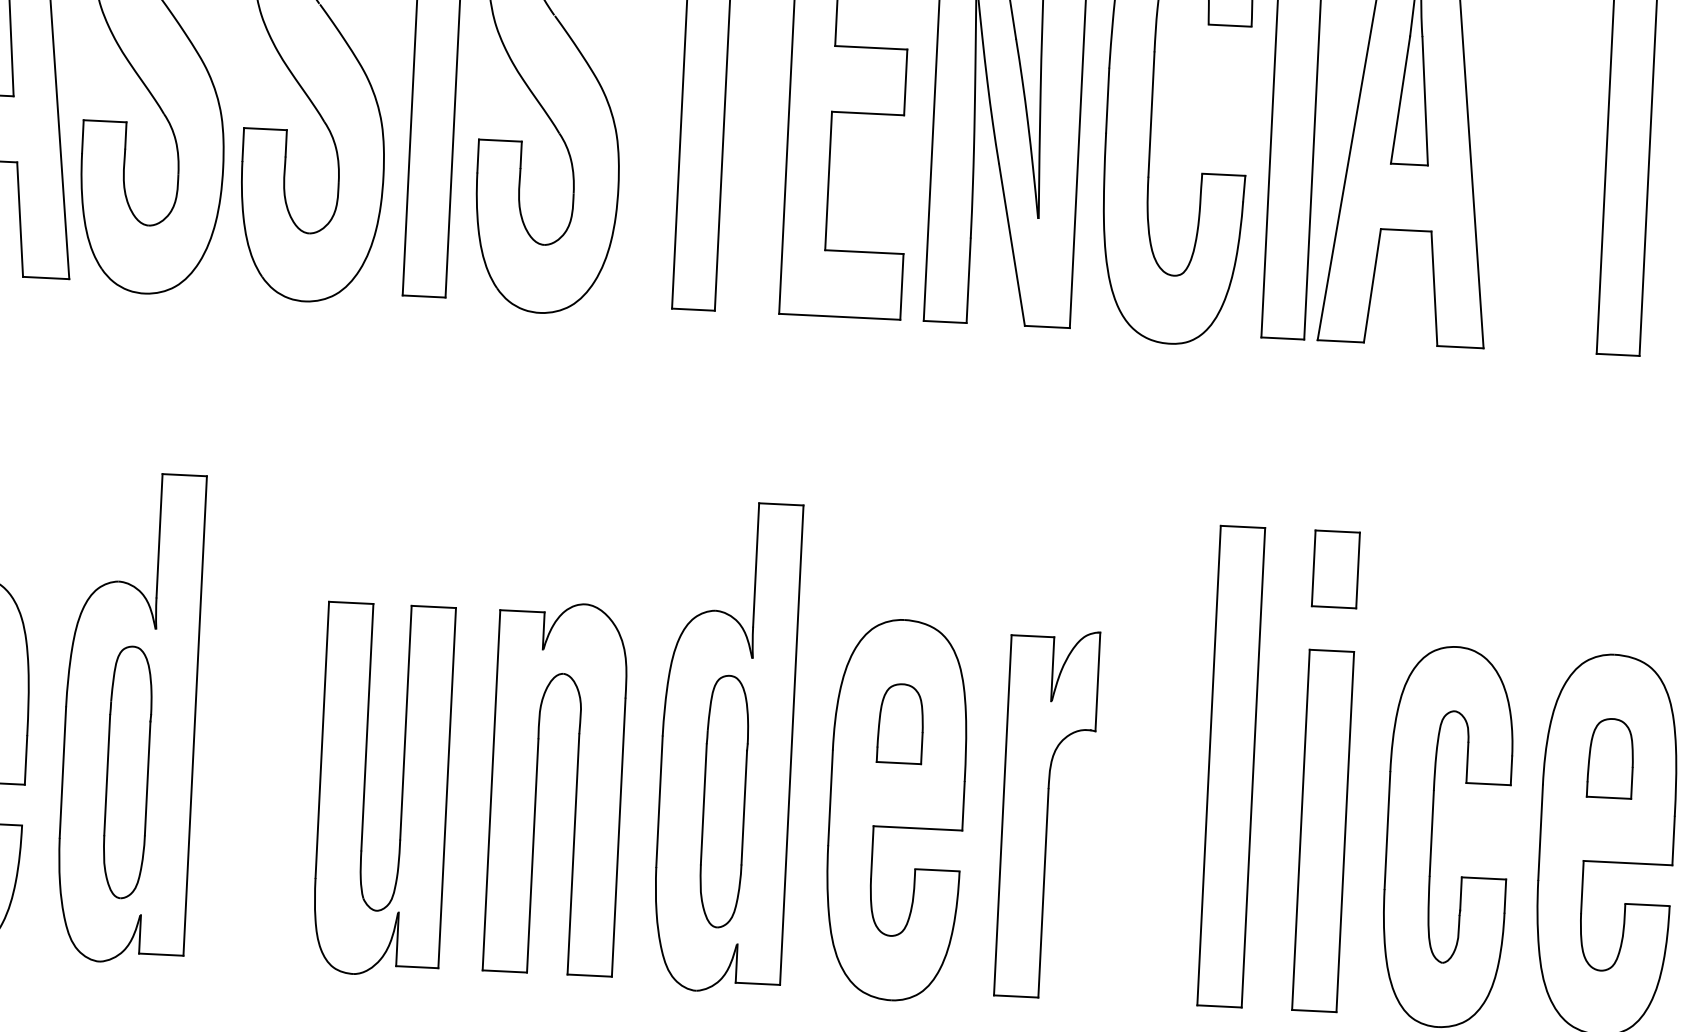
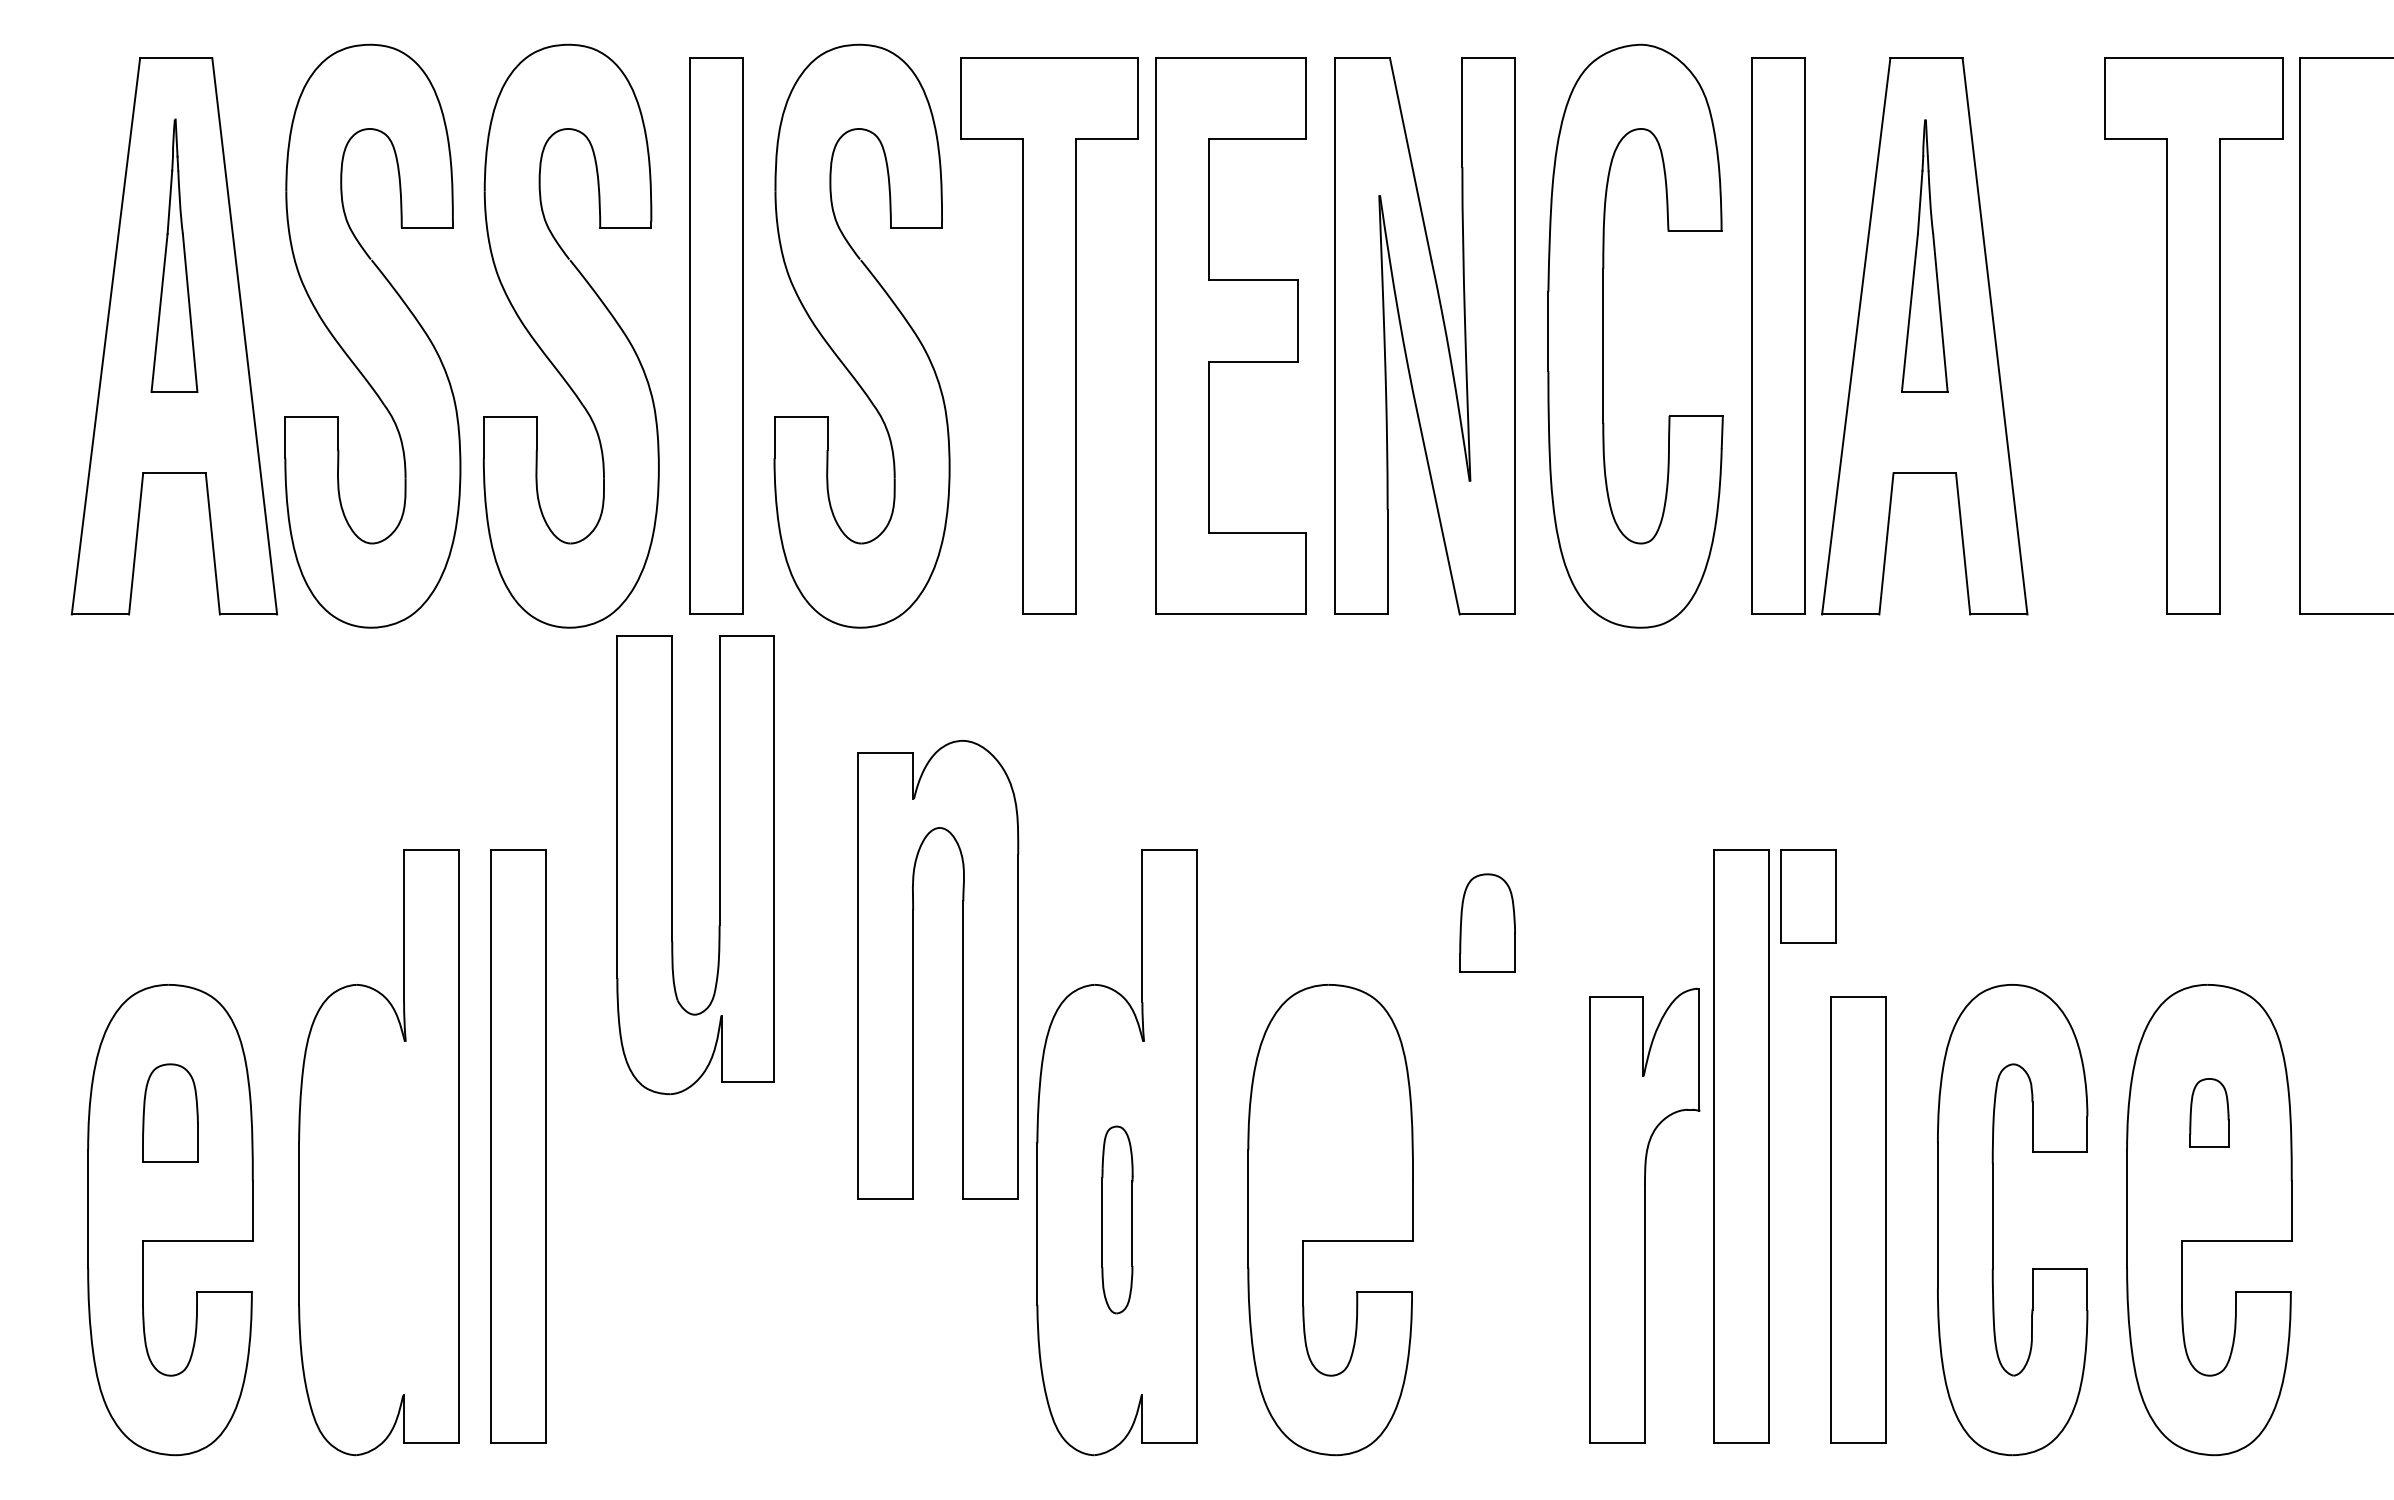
part: (1335, 569) -> (1808, 896), moved
part: (243, 718) -> (518, 1146), added
part: (900, 723) -> (1487, 922), moved
part: (1611, 757) -> (2209, 1112), size x0.7
part: (128, 772) -> (379, 1219), removed
part: (364, 789) -> (672, 865), moved
part: (575, 789) -> (962, 969), moved
part: (724, 801) -> (1117, 1219), size x0.6
part: (1046, 813) -> (1644, 1215), moved

